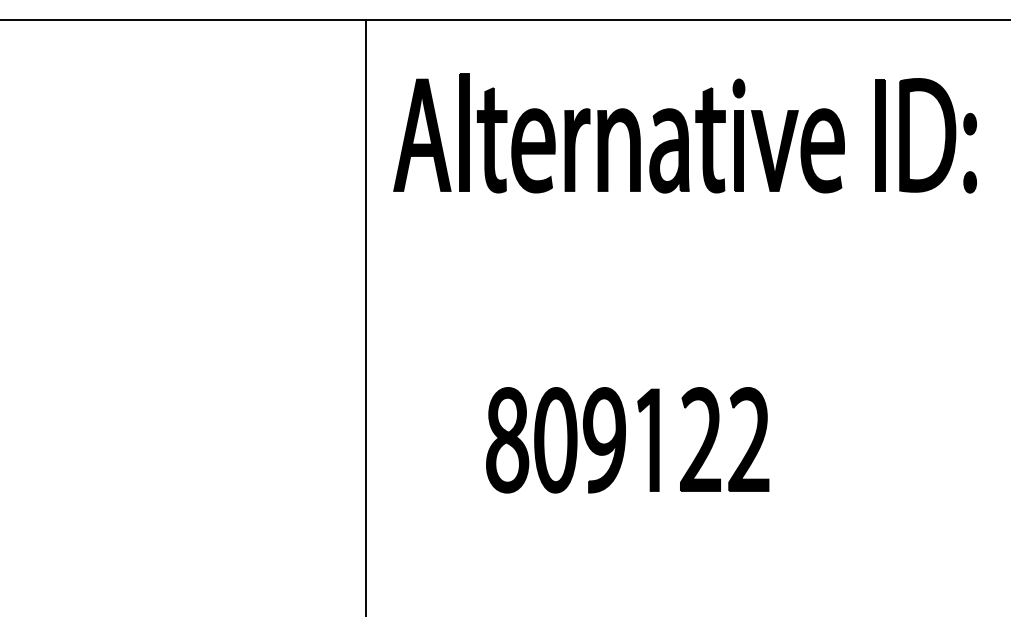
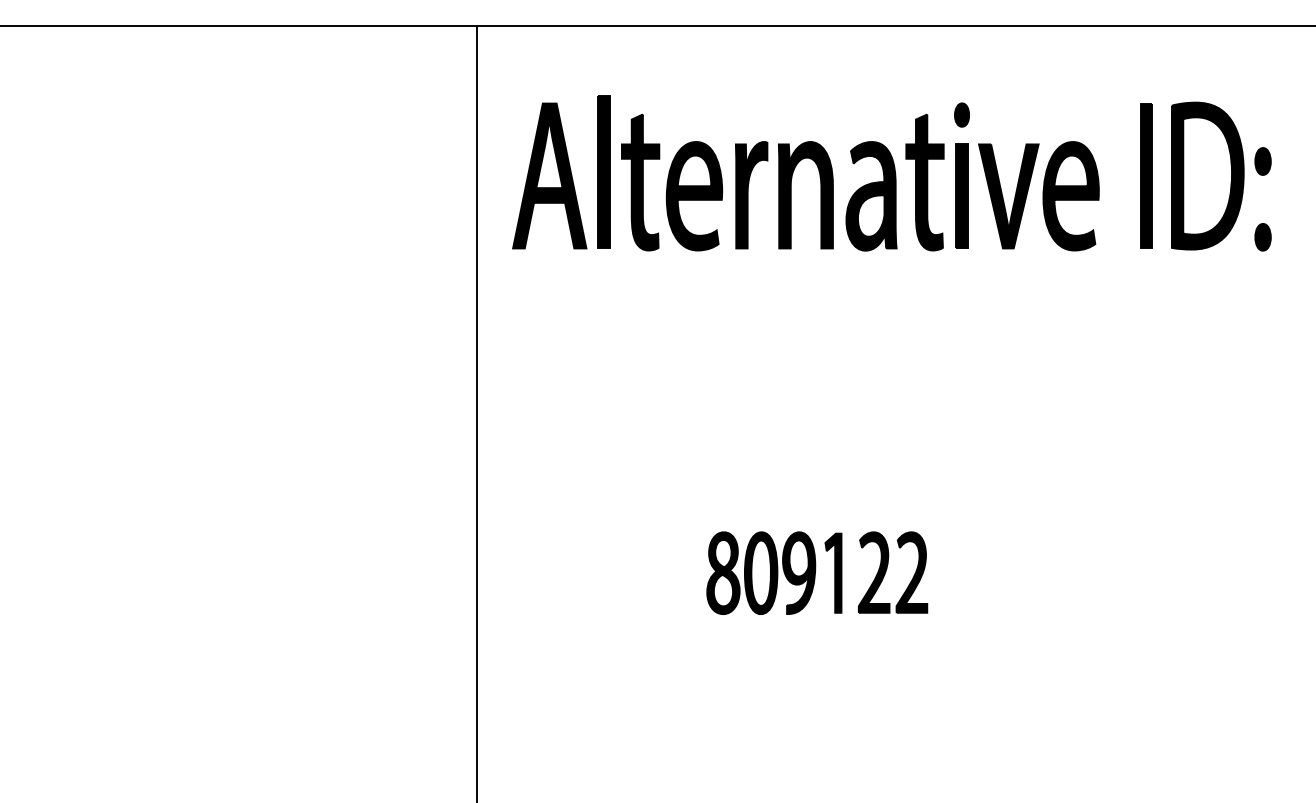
part: (627, 440) -> (816, 573), size x0.6

